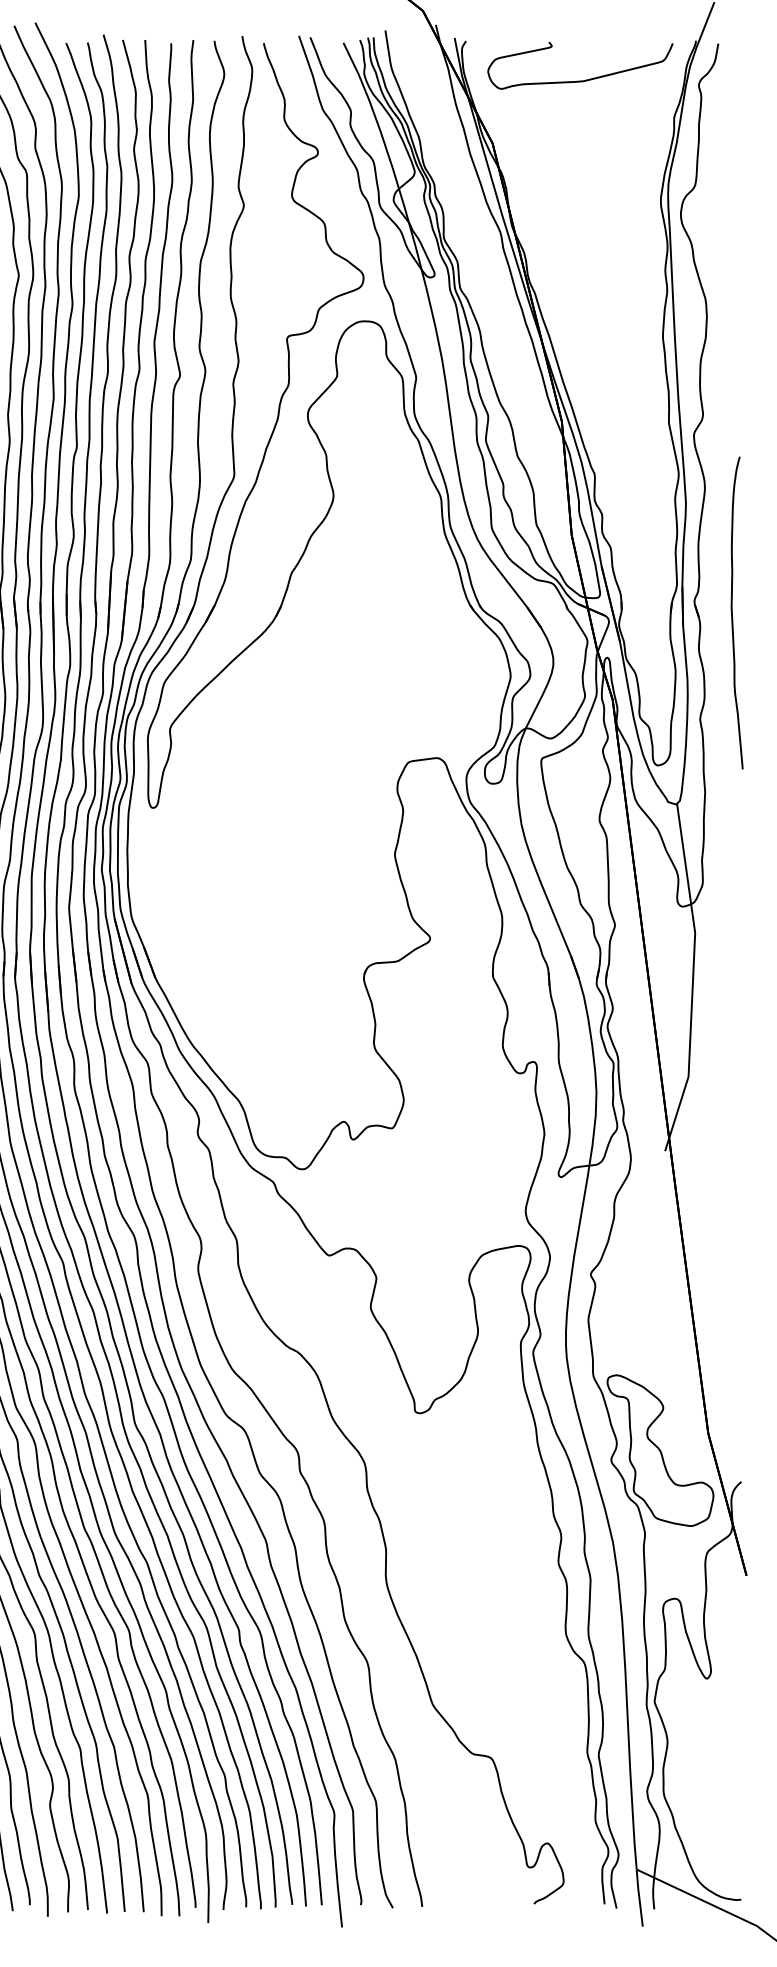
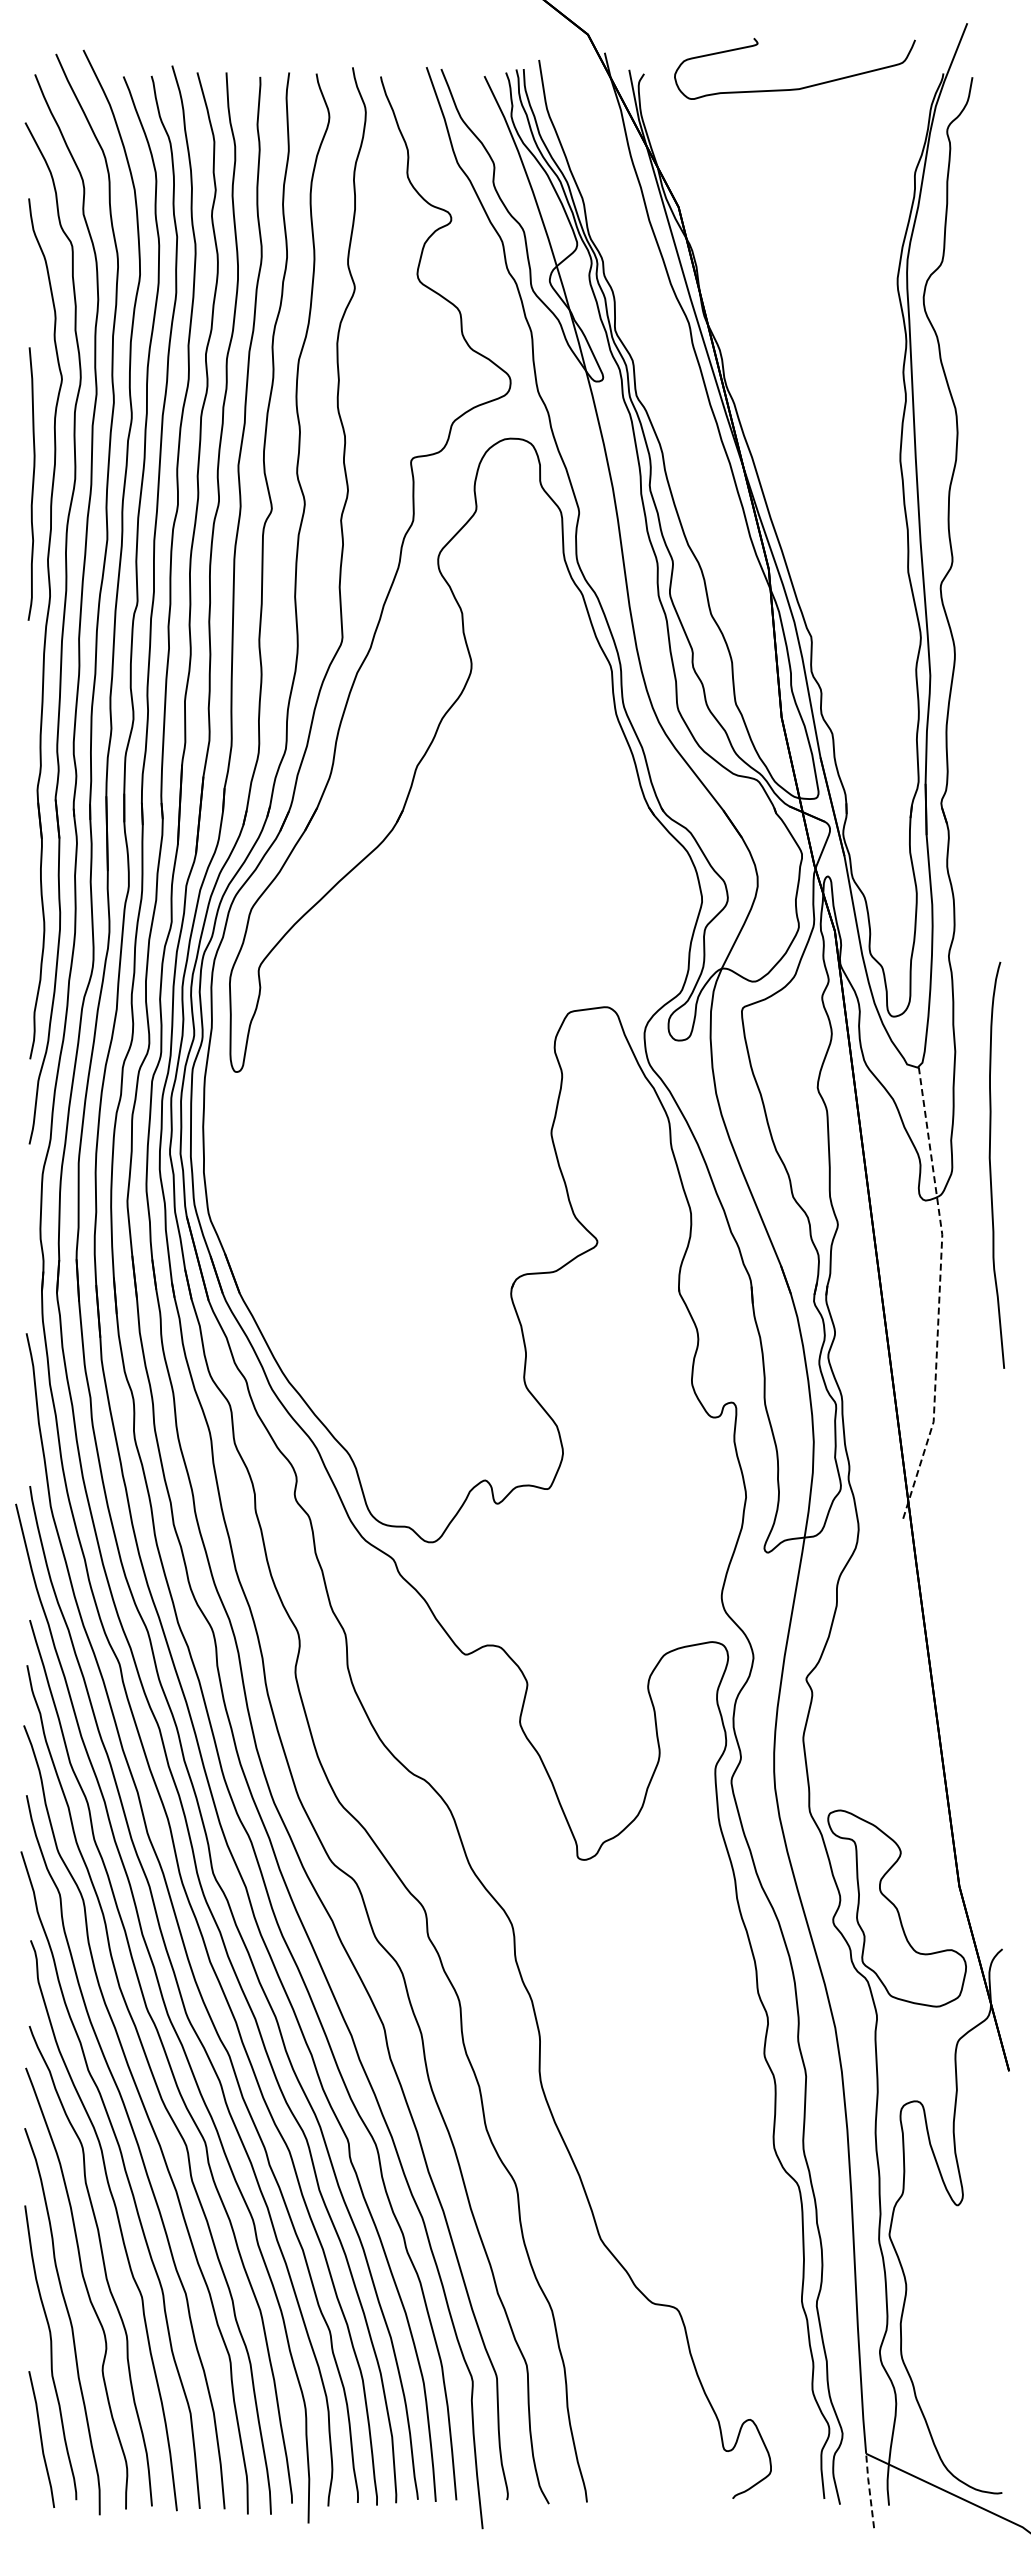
curve: (584, 79) -> (800, 87), moved
curve: (732, 613) -> (991, 1166), moved
line: (693, 978) -> (939, 1294), solid -> dashed
line: (639, 1897) -> (869, 2490), solid -> dashed

